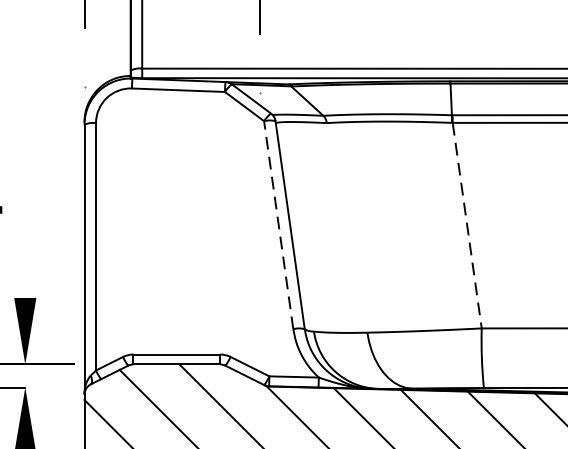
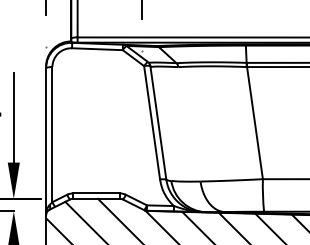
line: (24, 215) -> (13, 117), added
line: (279, 224) -> (152, 122), dashed -> solid
line: (466, 226) -> (254, 123), dashed -> solid

